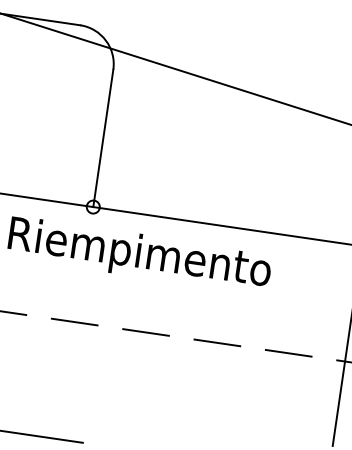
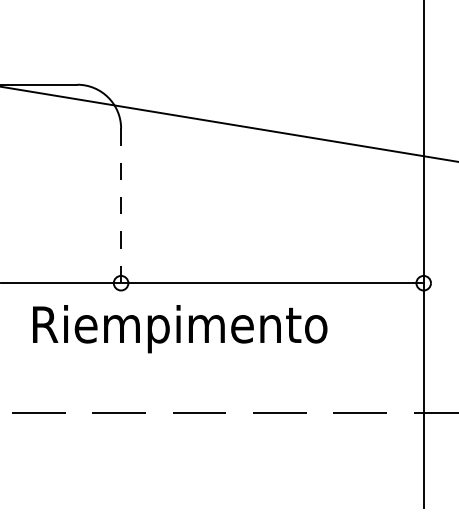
line: (103, 139) -> (121, 206), solid -> dashed

